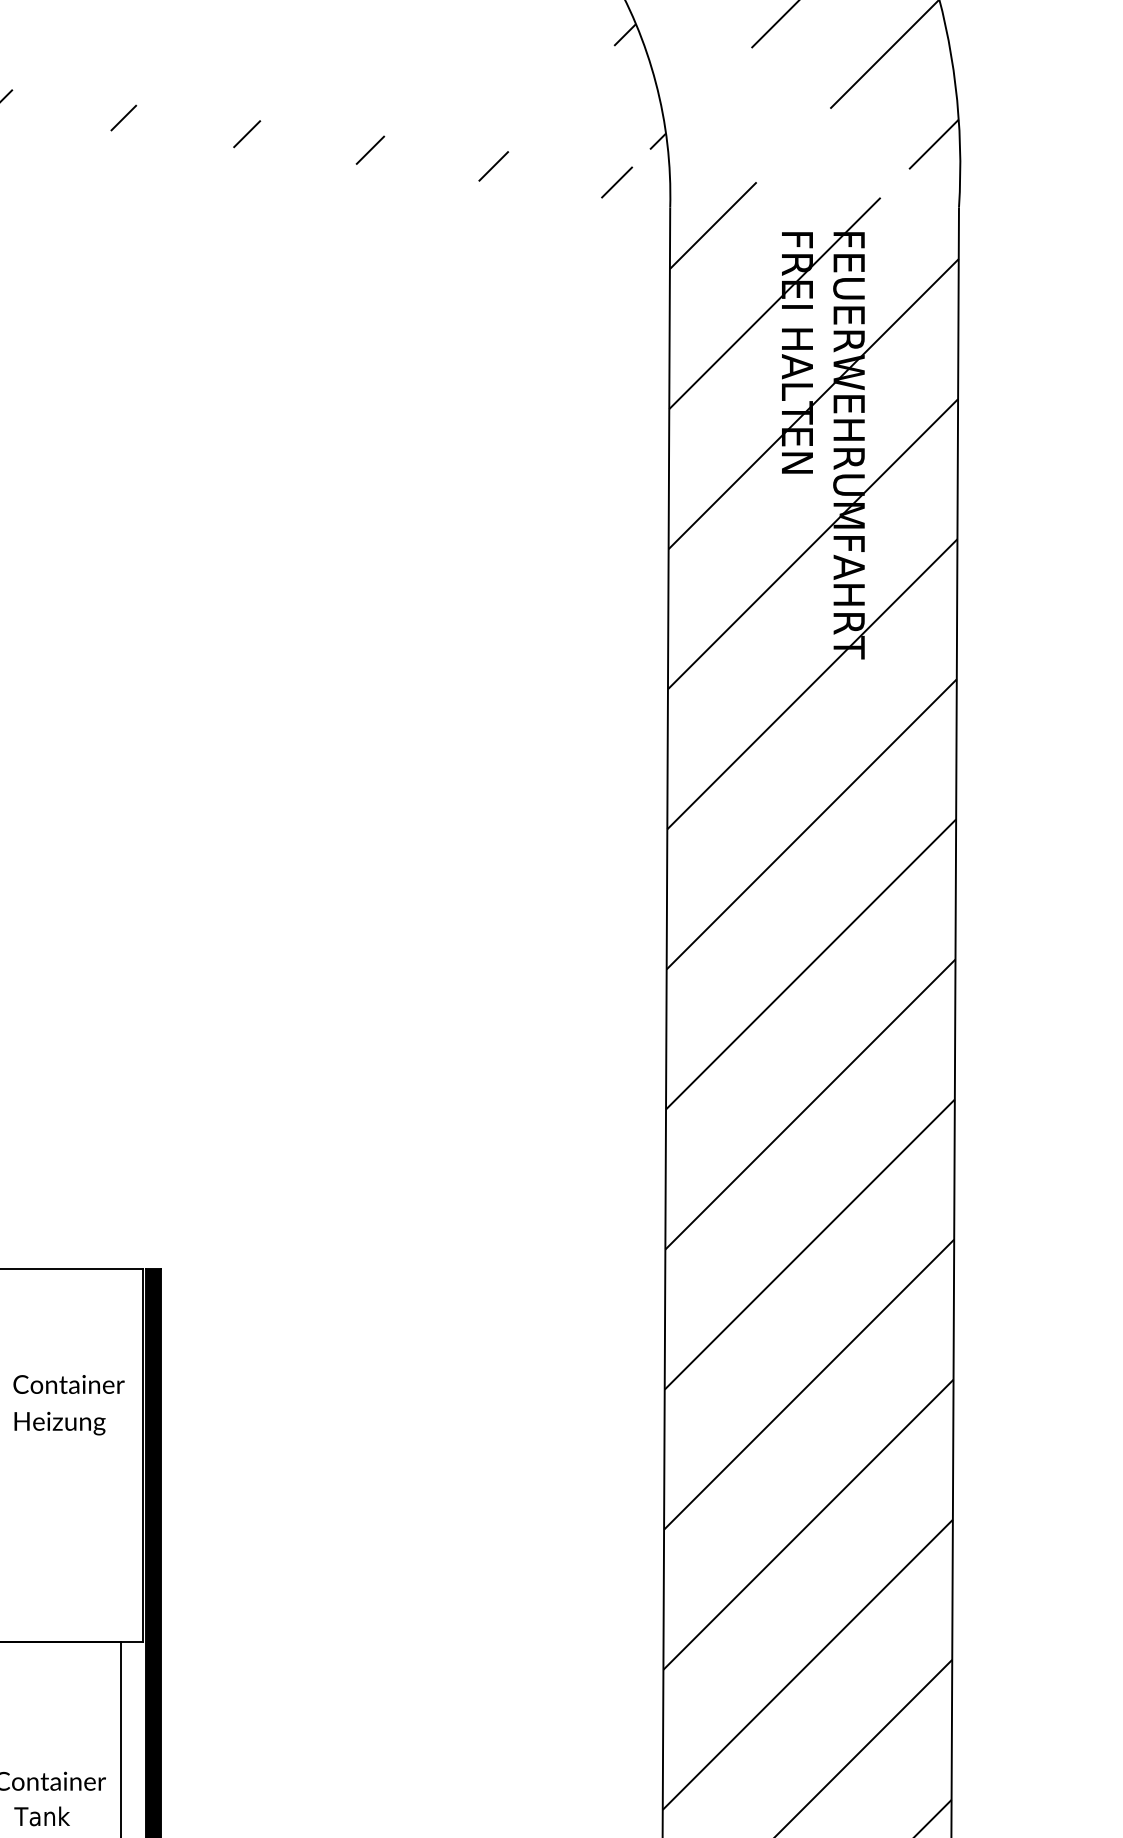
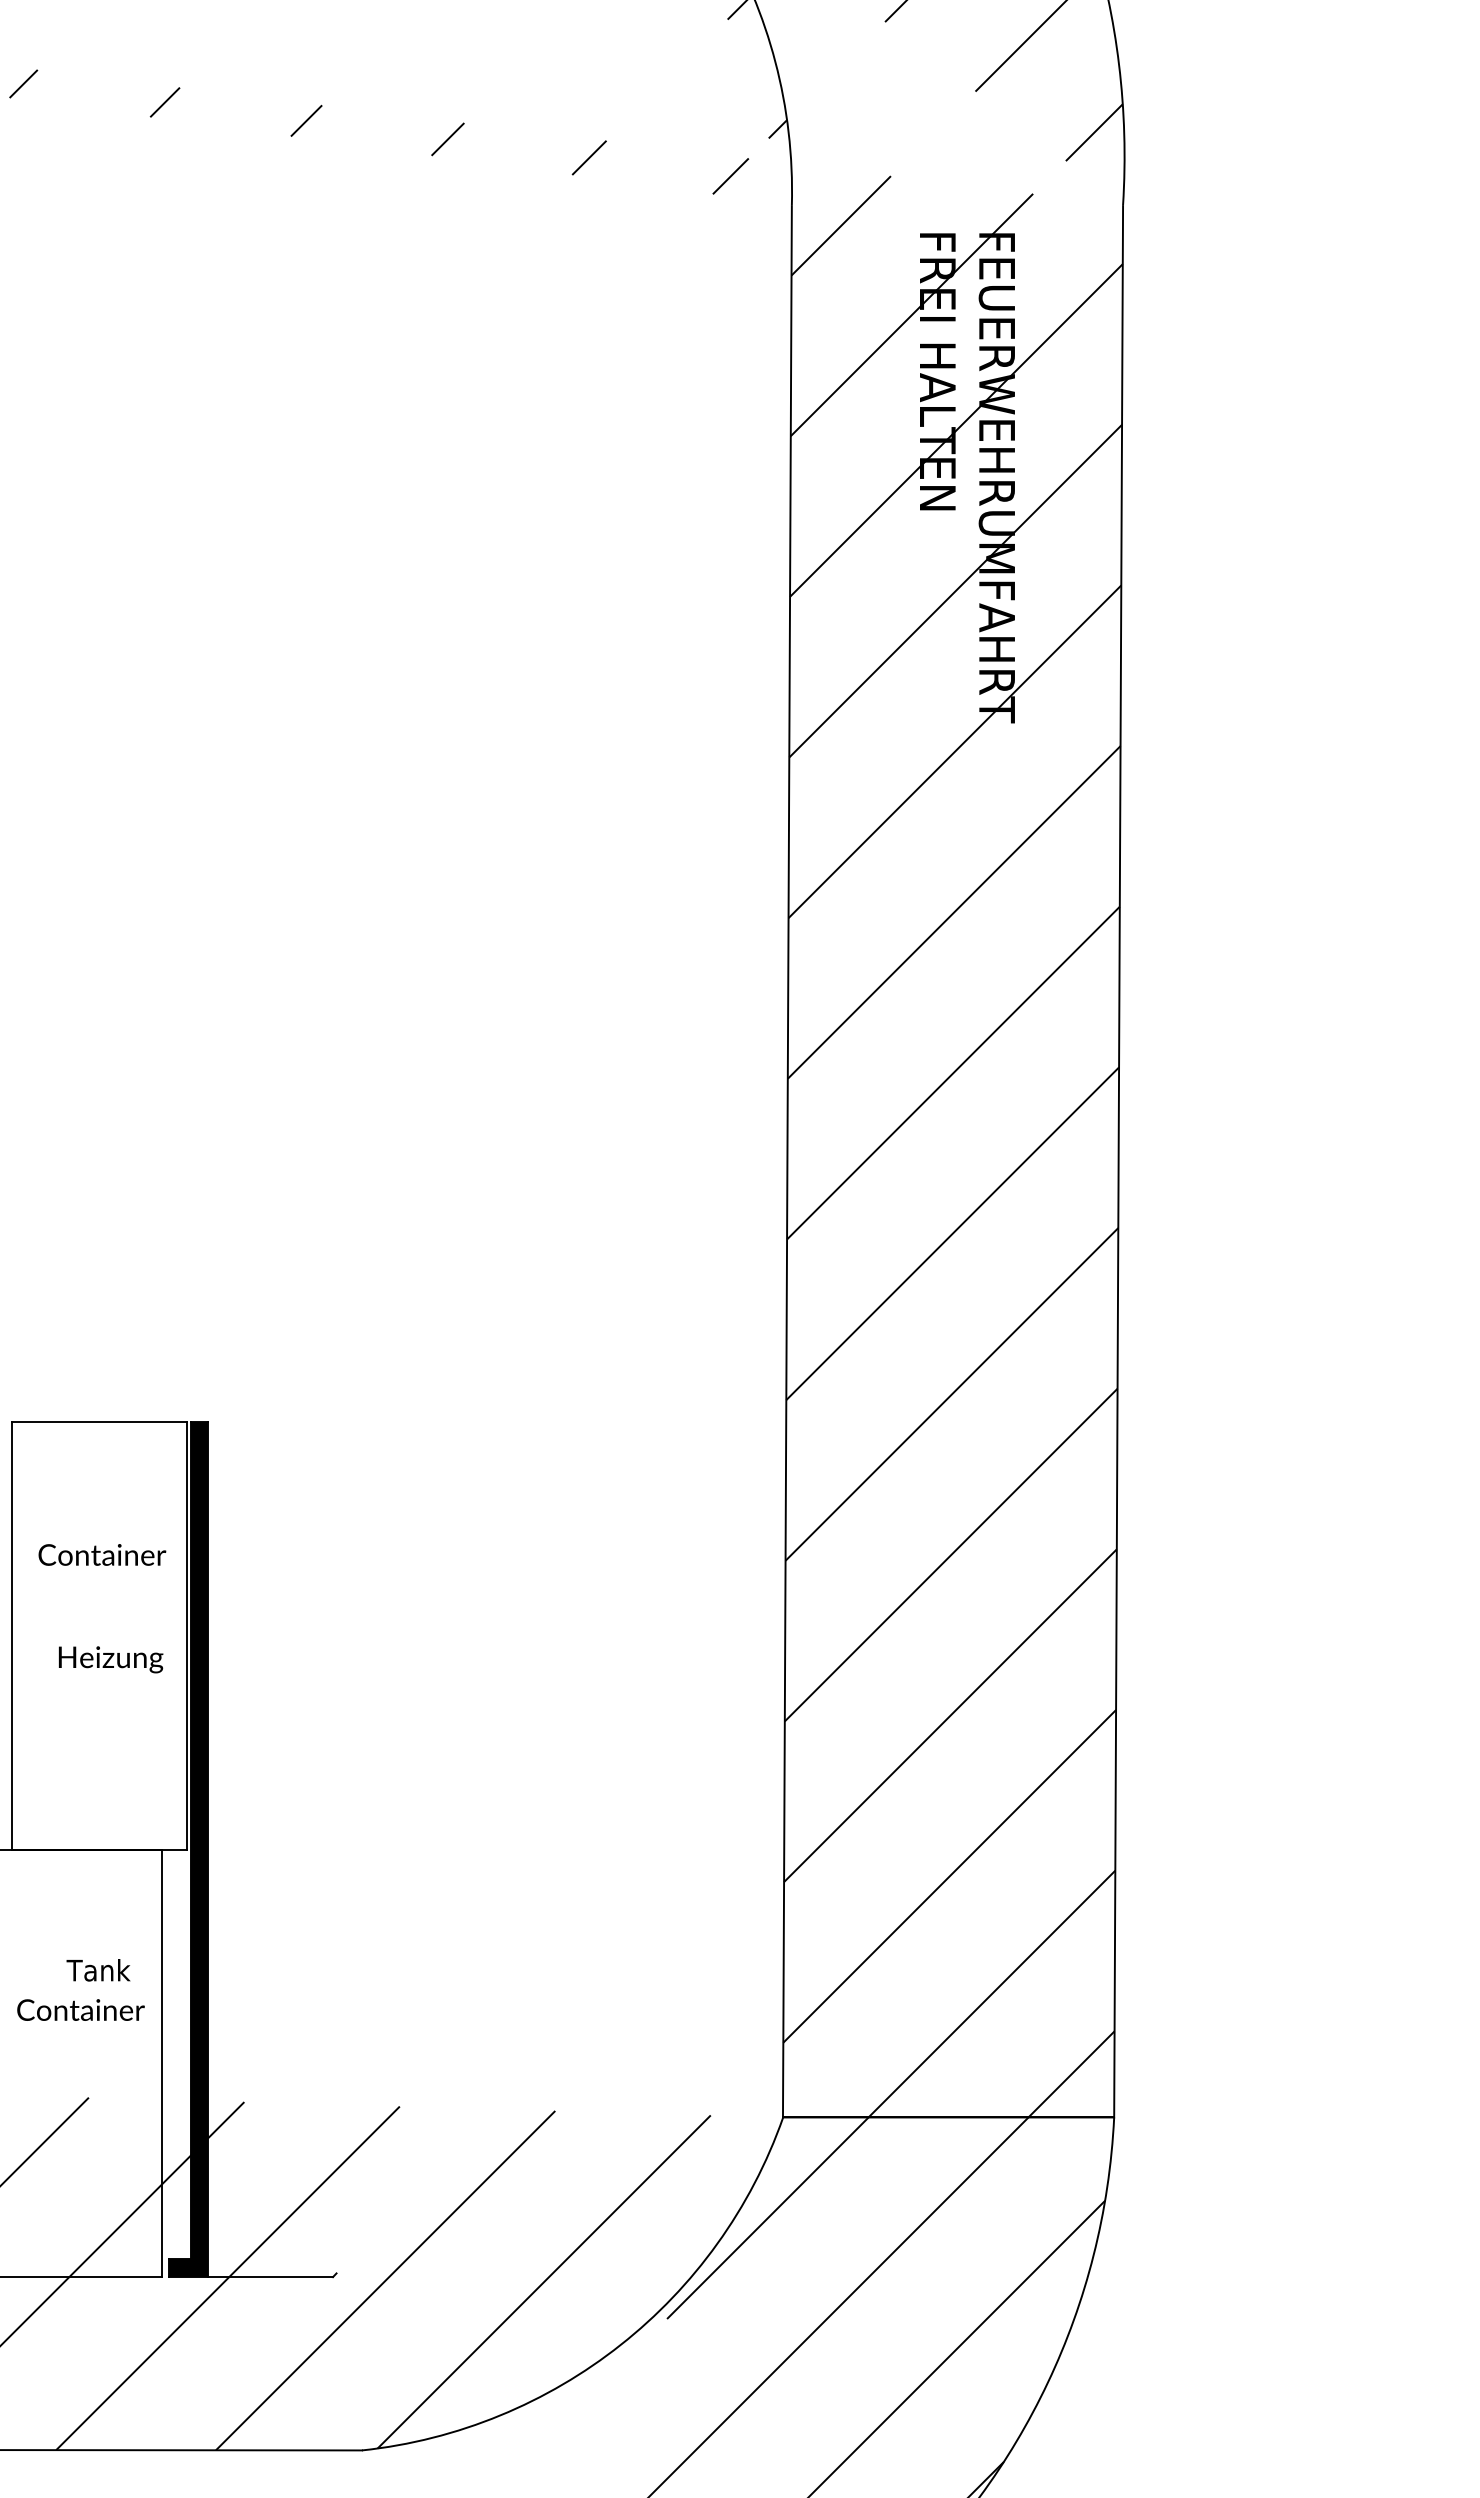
text: (60, 1423) -> (111, 1659), moved
text: (42, 1816) -> (98, 1970), moved

